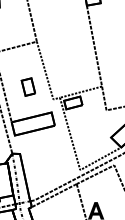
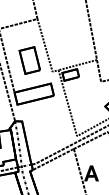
part: (28, 86) -> (29, 59), size x1.67

